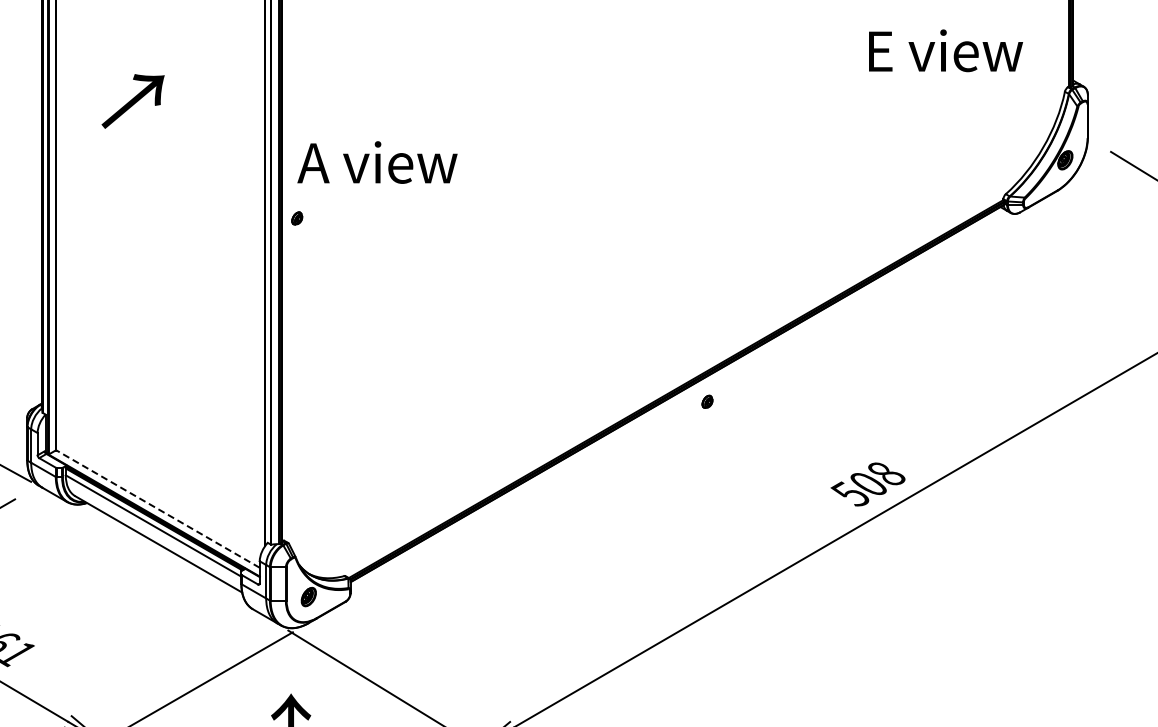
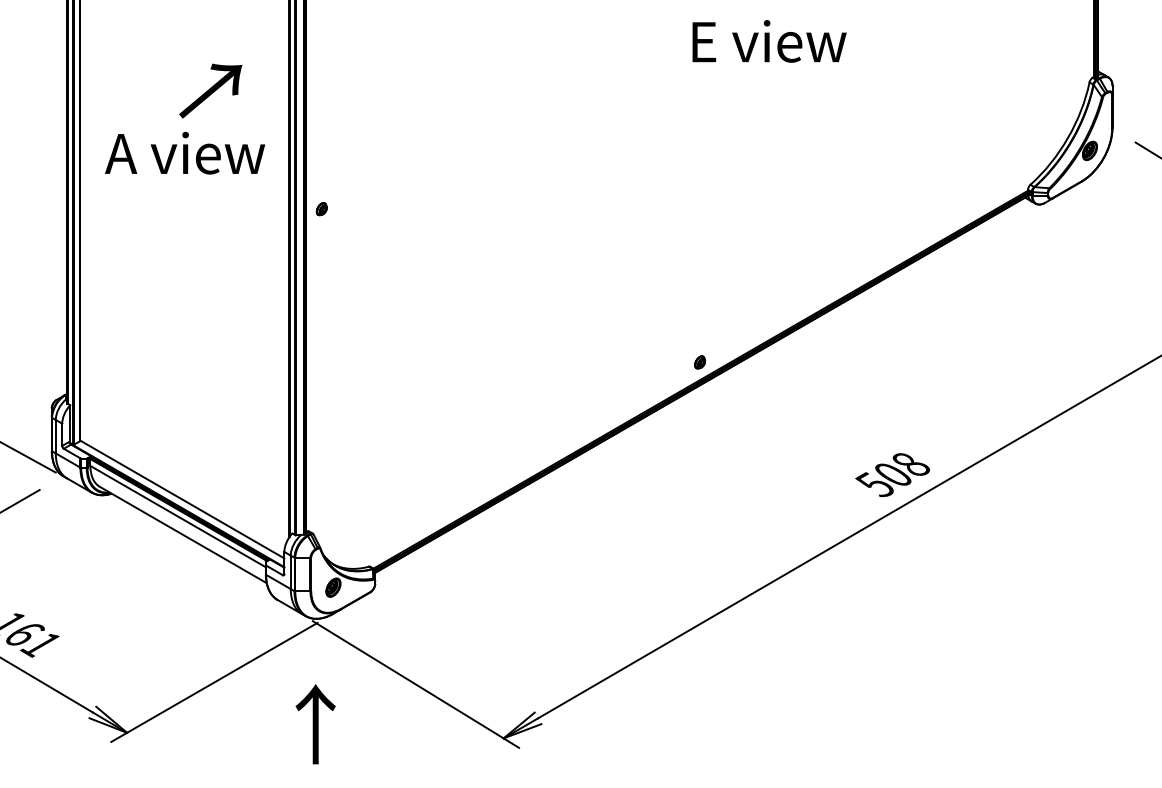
text: (945, 50) -> (769, 41), moved
text: (132, 100) -> (210, 90), moved
text: (377, 161) -> (185, 152), moved
part: (707, 401) -> (700, 362), moved
line: (157, 508) -> (182, 499), dashed -> solid

